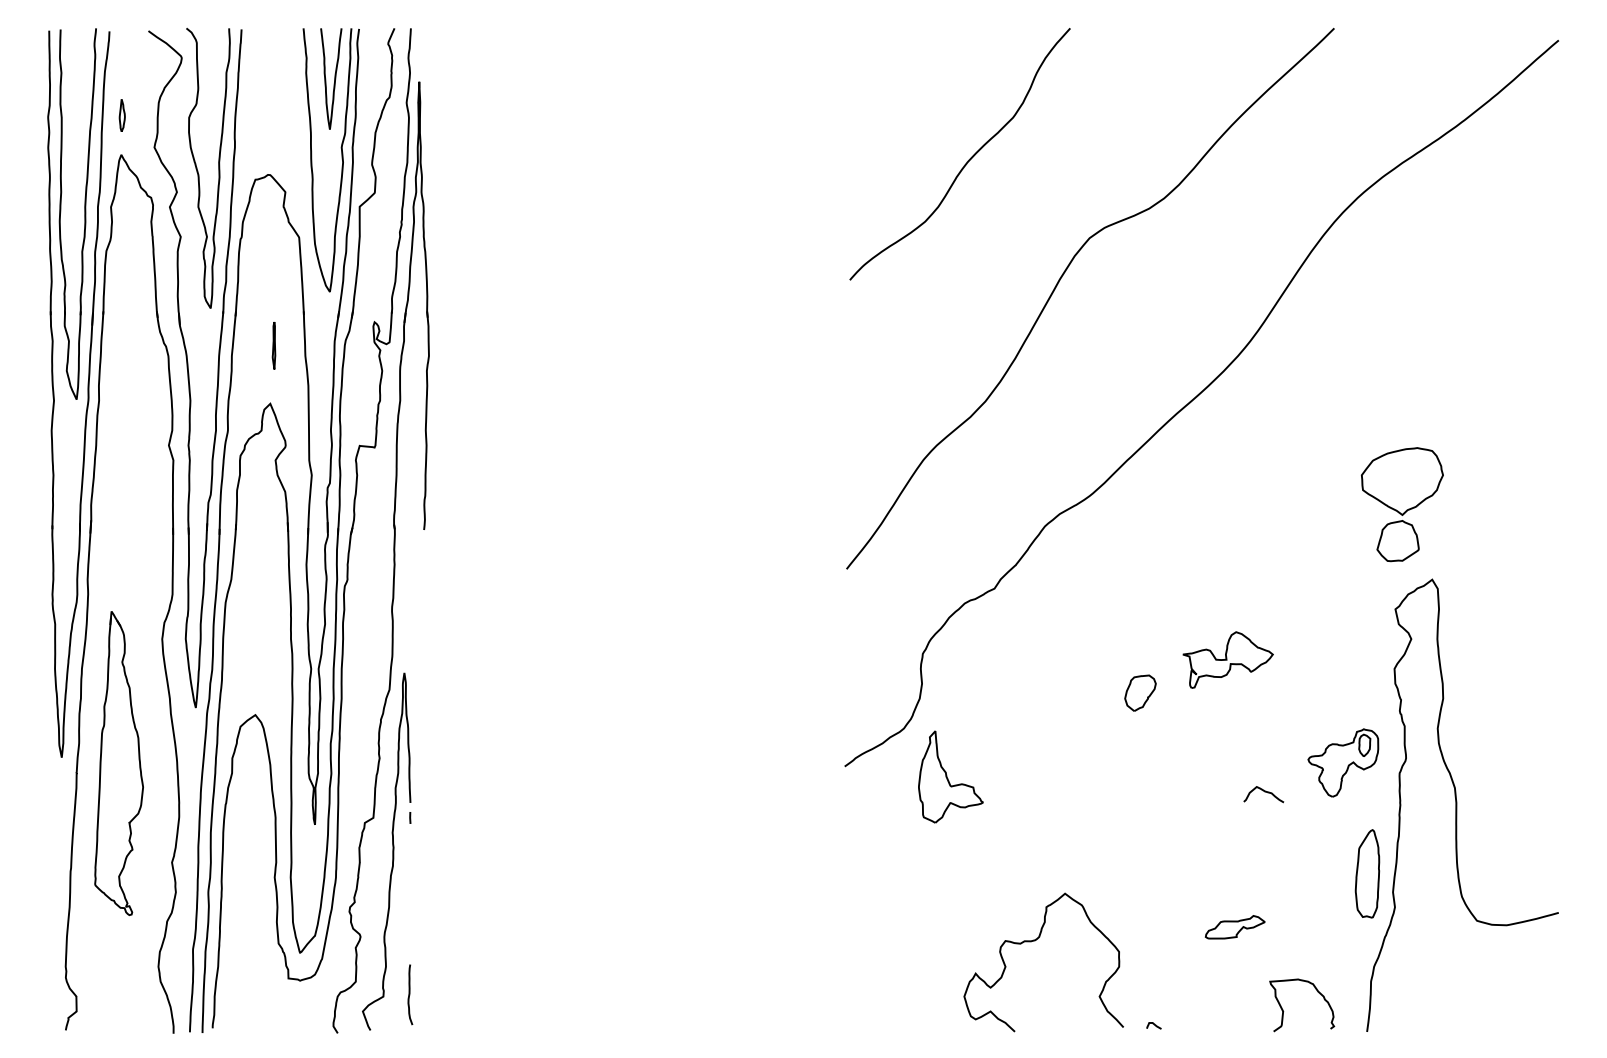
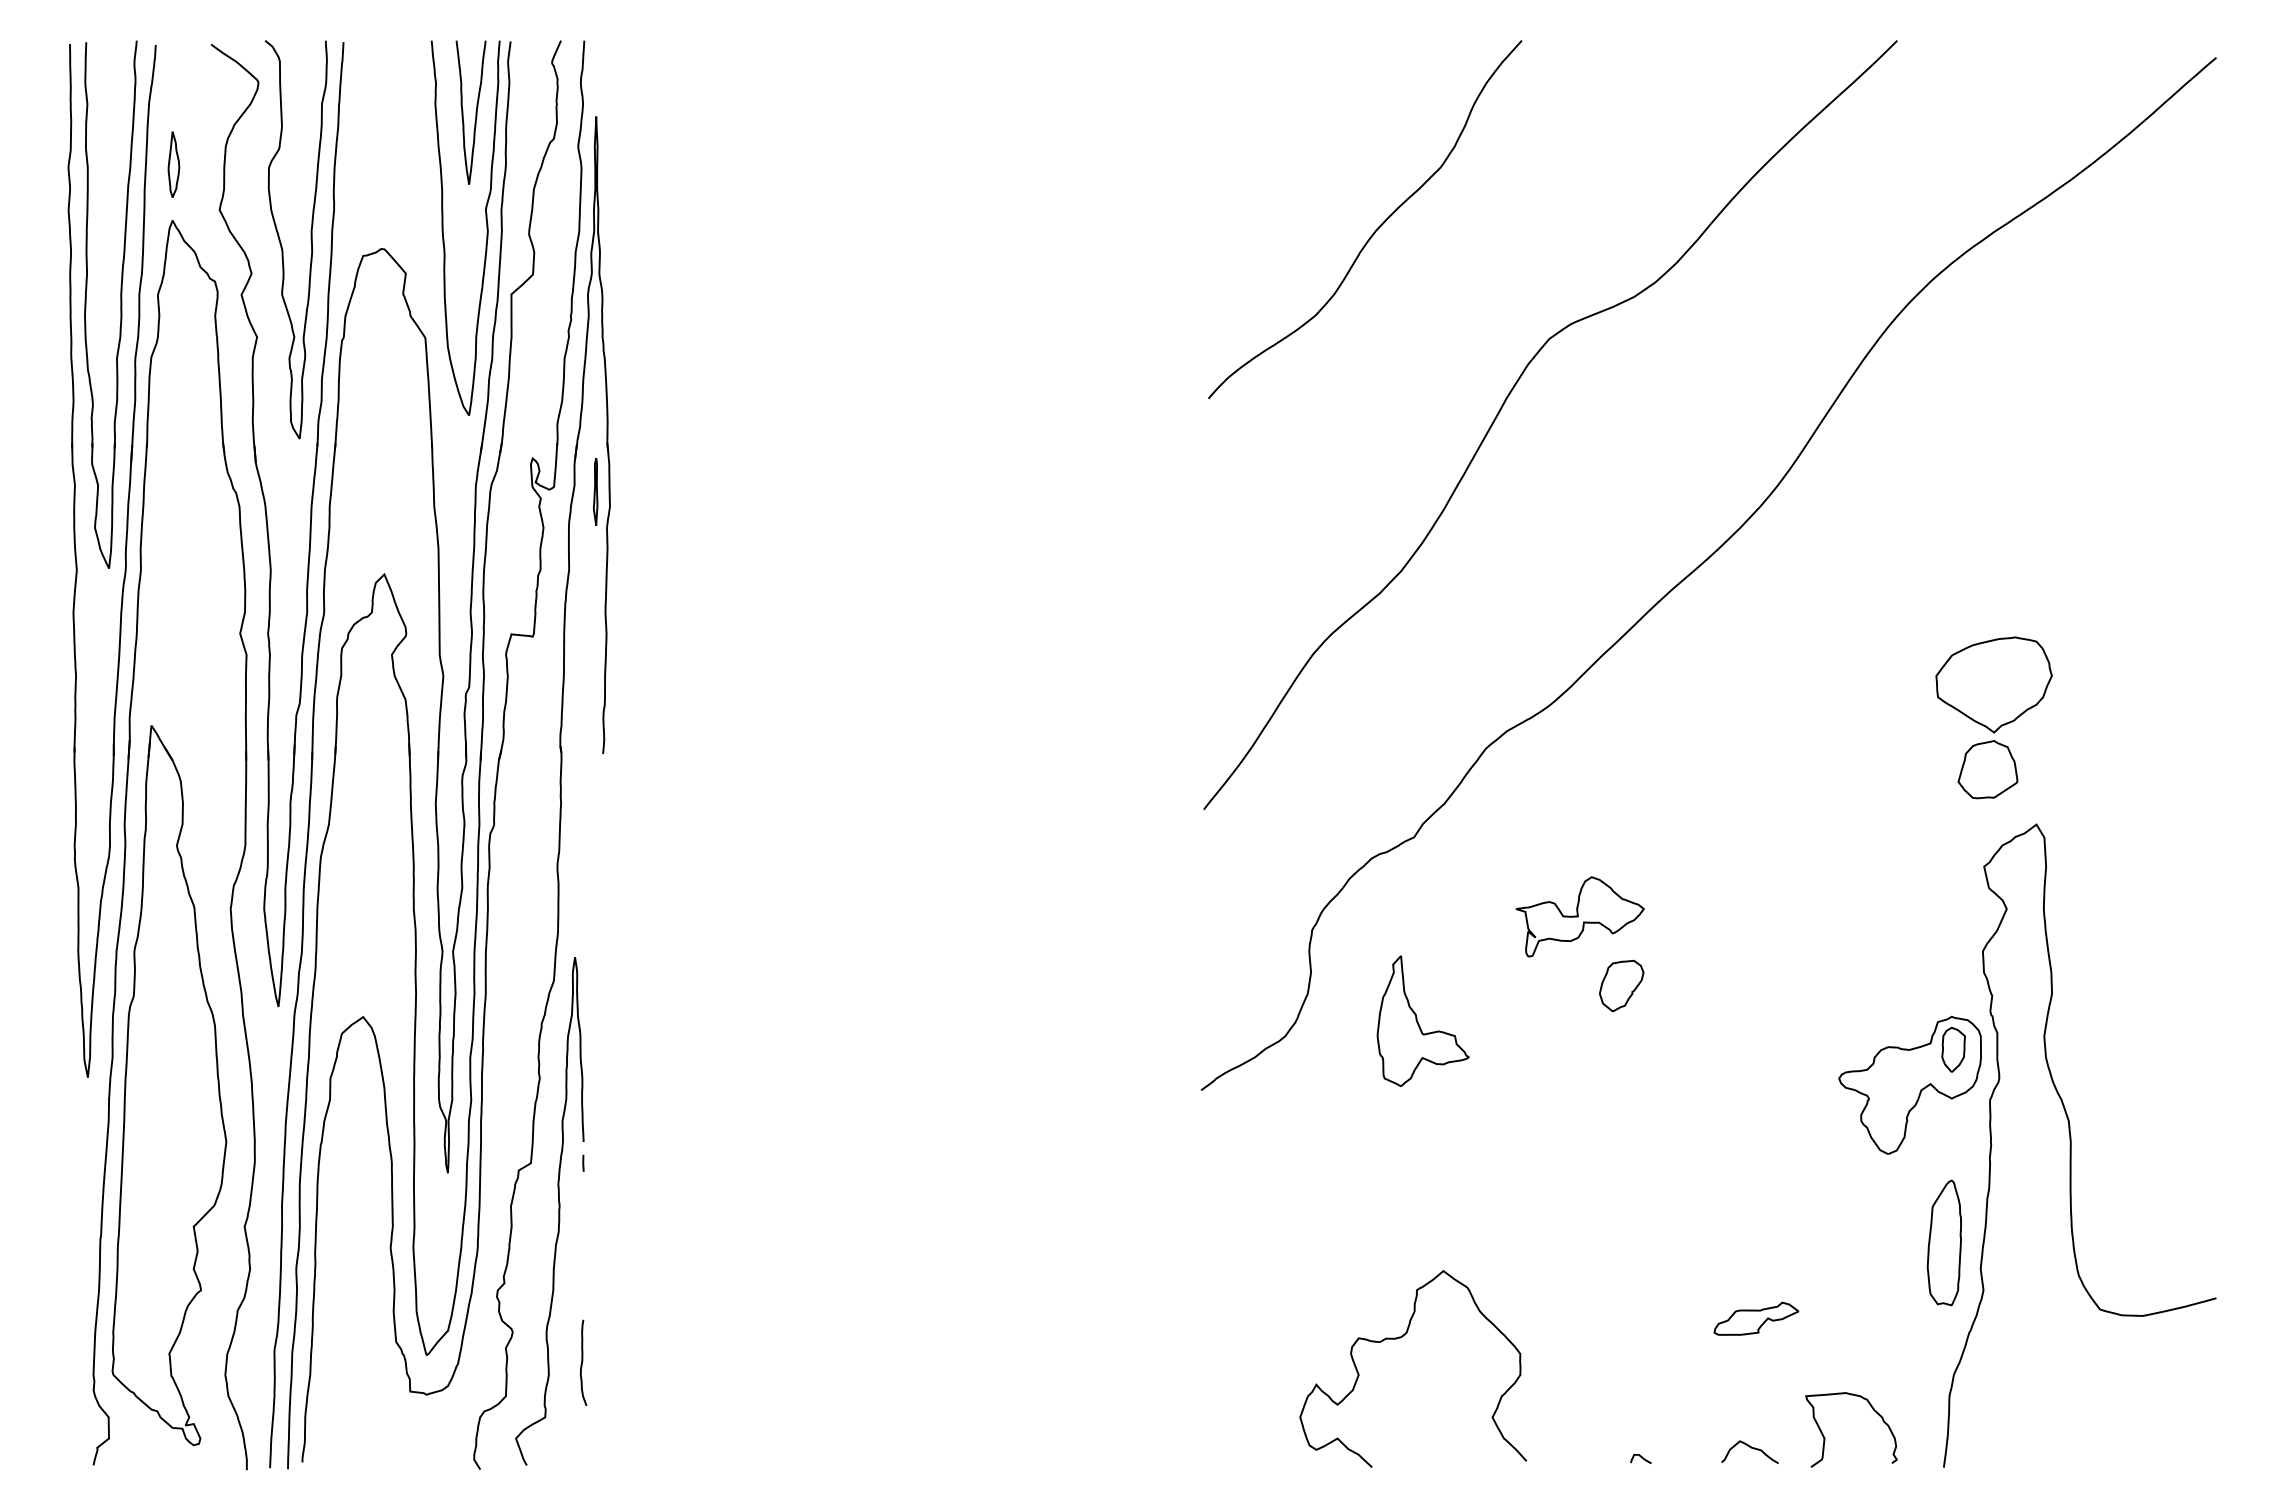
part: (122, 115) -> (173, 164), size x1.43
part: (273, 345) -> (595, 491), moved
part: (1227, 659) -> (1579, 916), moved
part: (1342, 762) -> (1909, 1084), size x1.43
part: (119, 763) -> (169, 1085), size x1.67
part: (950, 776) -> (1422, 1020), moved
curve: (1264, 792) -> (1751, 1448), moved
curve: (1034, 941) -> (1400, 1338), moved
curve: (410, 993) -> (583, 1361), moved

